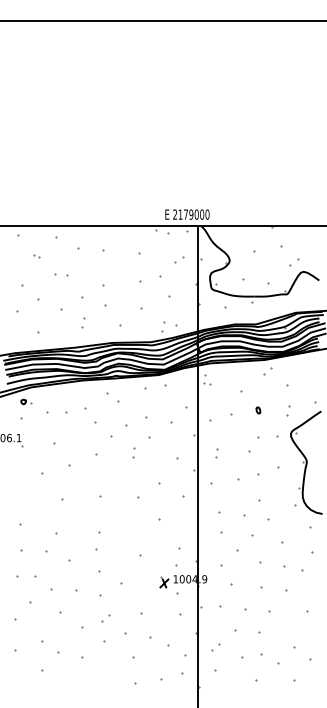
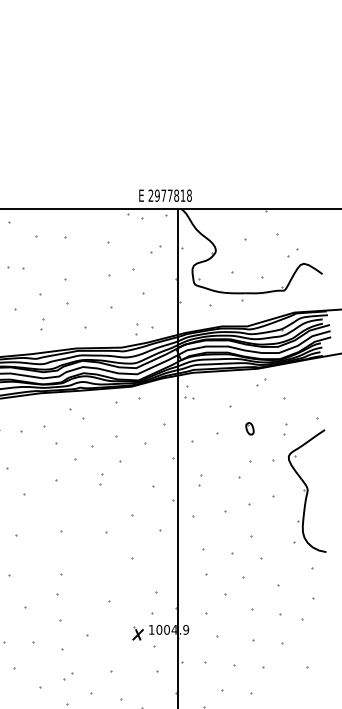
text: (193, 214) -> (172, 195), 2179000 -> 2977818
part: (258, 410) -> (250, 428), size x1.6

